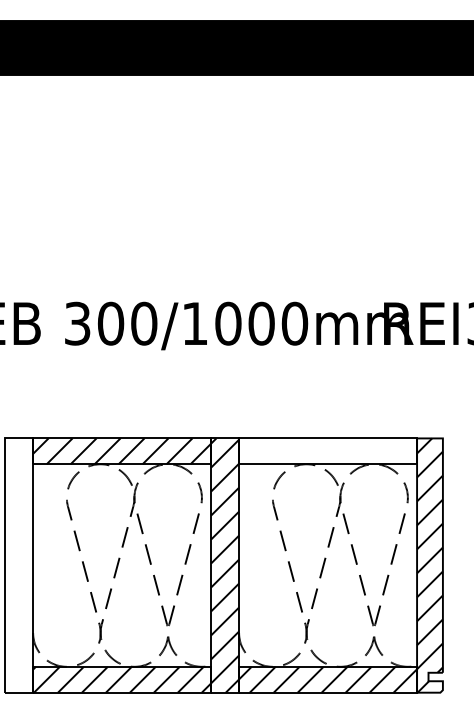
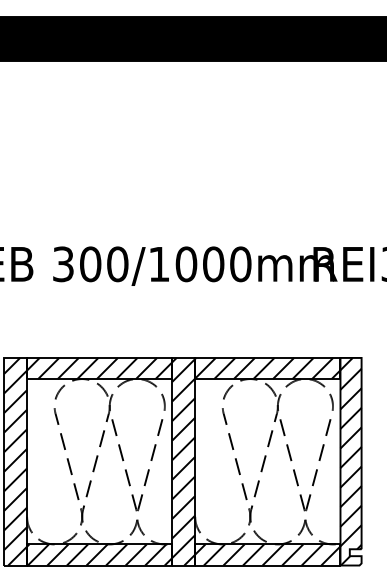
hatch: (327, 451) -> (267, 368), added
hatch: (18, 565) -> (15, 461), added

